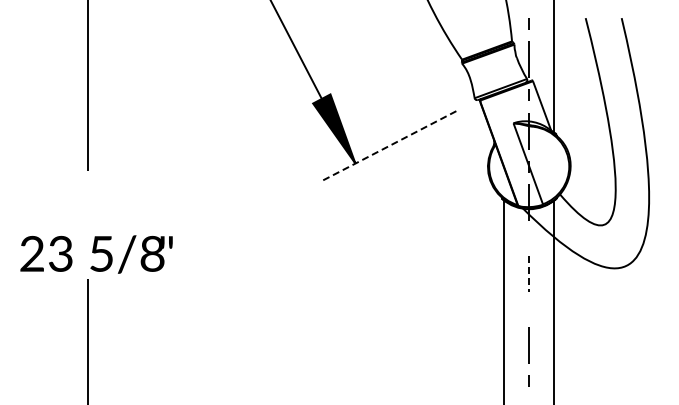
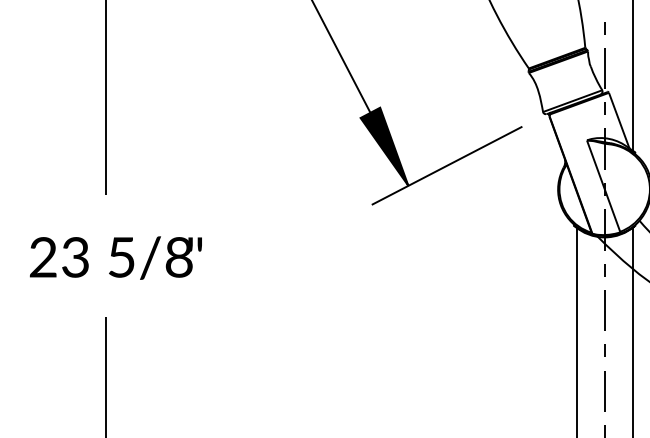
line: (389, 146) -> (446, 166), dashed -> solid
line: (528, 237) -> (603, 269), added
text: (96, 254) -> (115, 258), moved
line: (529, 274) -> (605, 311), dashed -> solid
line: (528, 309) -> (603, 350), added

